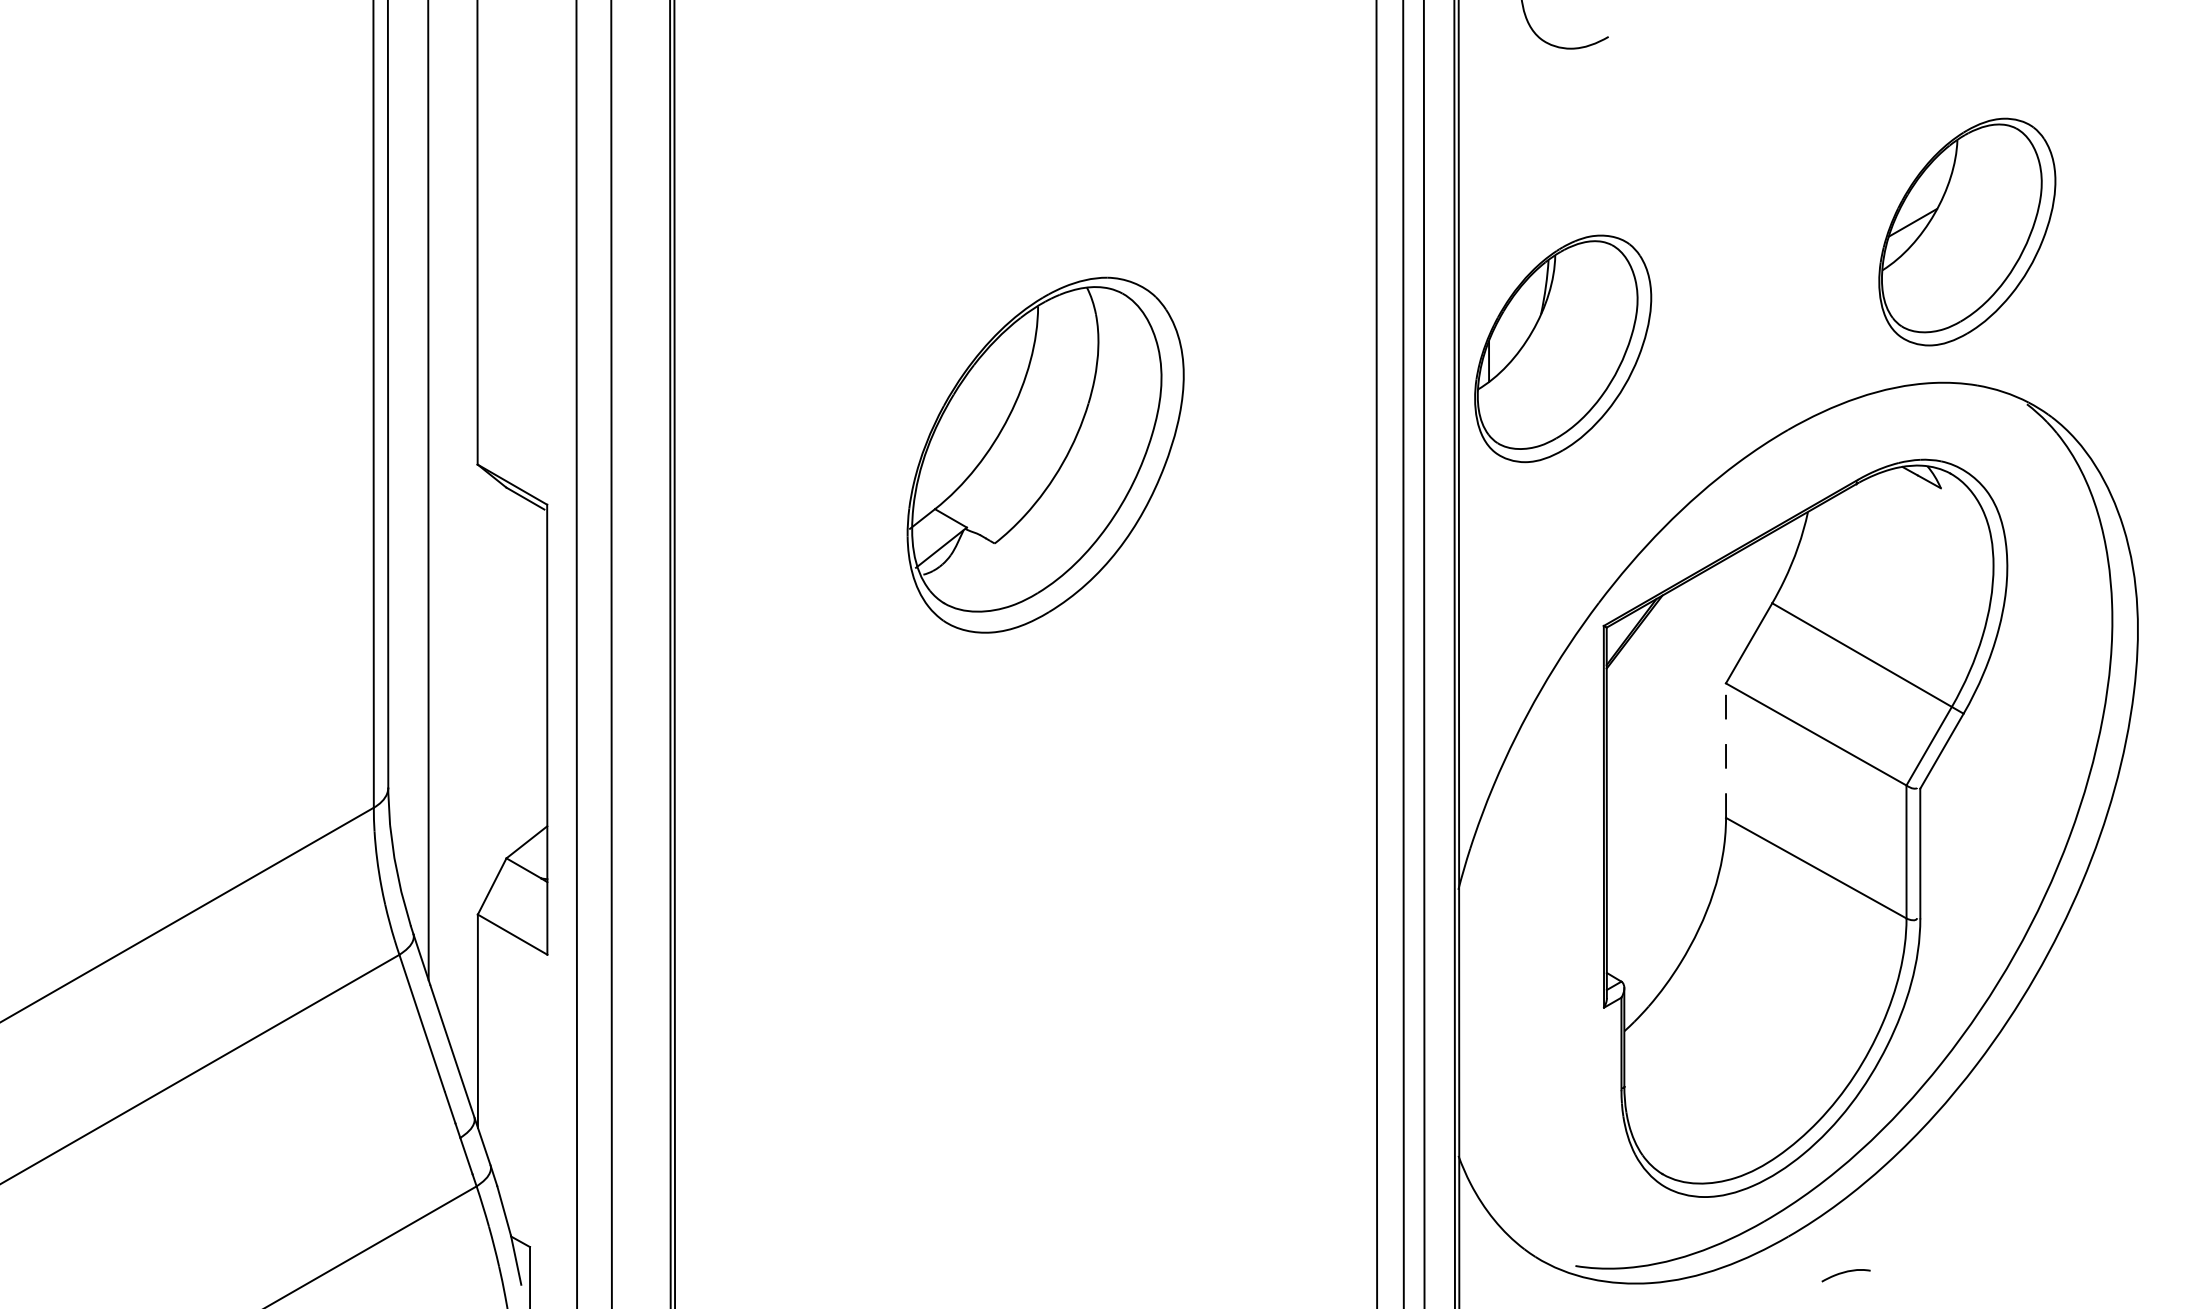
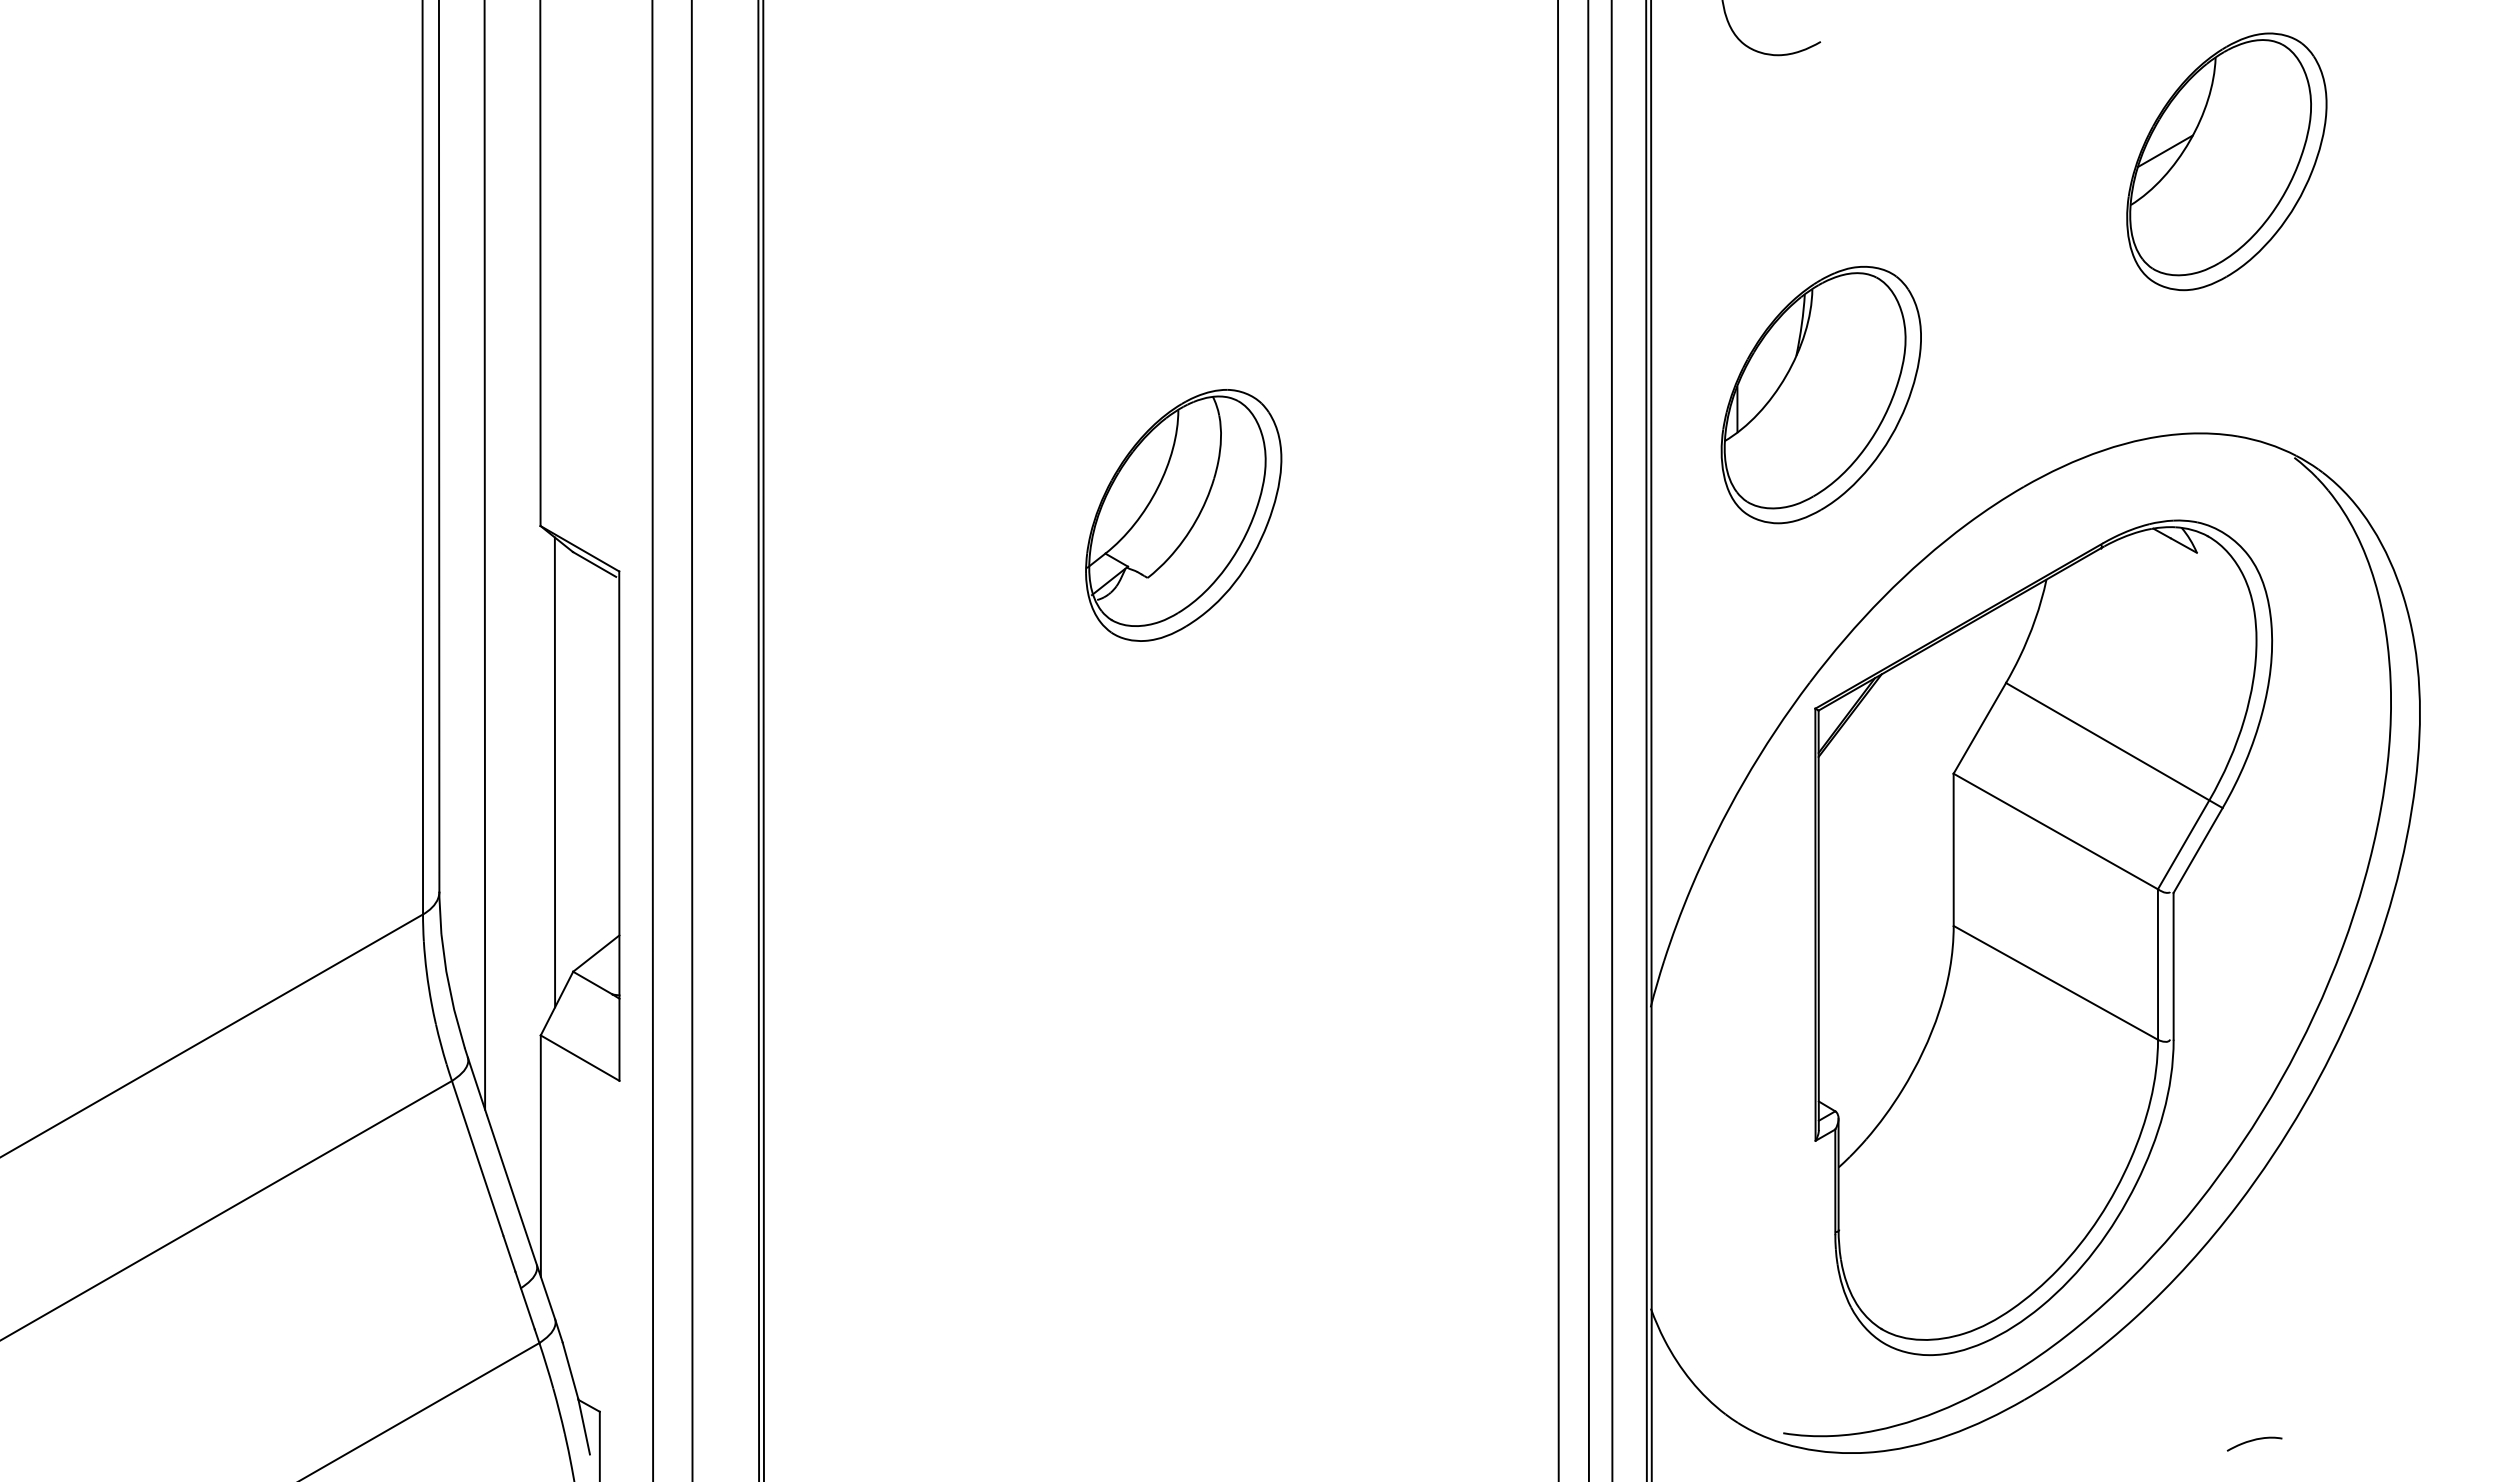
part: (1967, 231) -> (2226, 161), moved
part: (1562, 349) -> (1820, 395), moved
part: (1045, 455) -> (1183, 515), size x0.62
line: (489, 682) -> (554, 772), added
line: (1725, 750) -> (1953, 849), dashed -> solid
curve: (1845, 1273) -> (2253, 1441), moved

